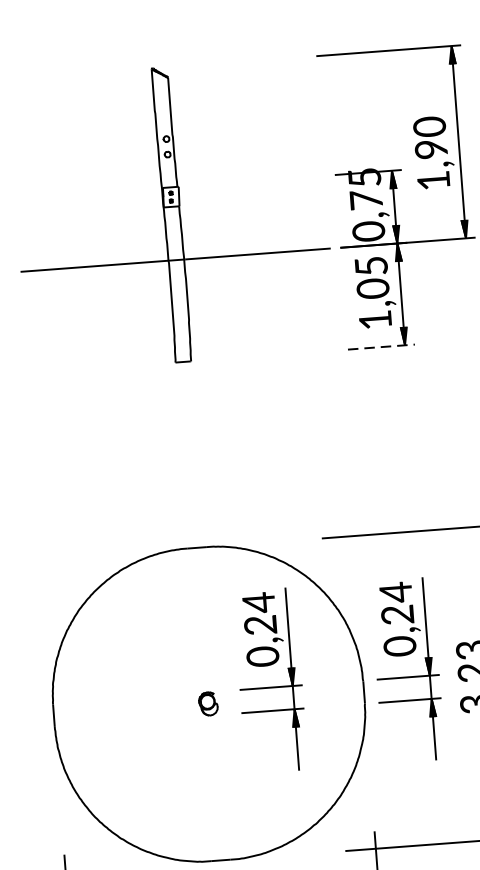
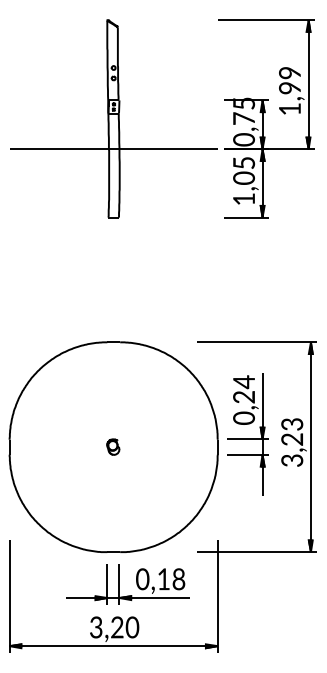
text: (430, 125) -> (290, 72), 1,90 -> 1,99
line: (382, 346) -> (247, 217), dashed -> solid
part: (269, 680) -> (155, 434), removed

